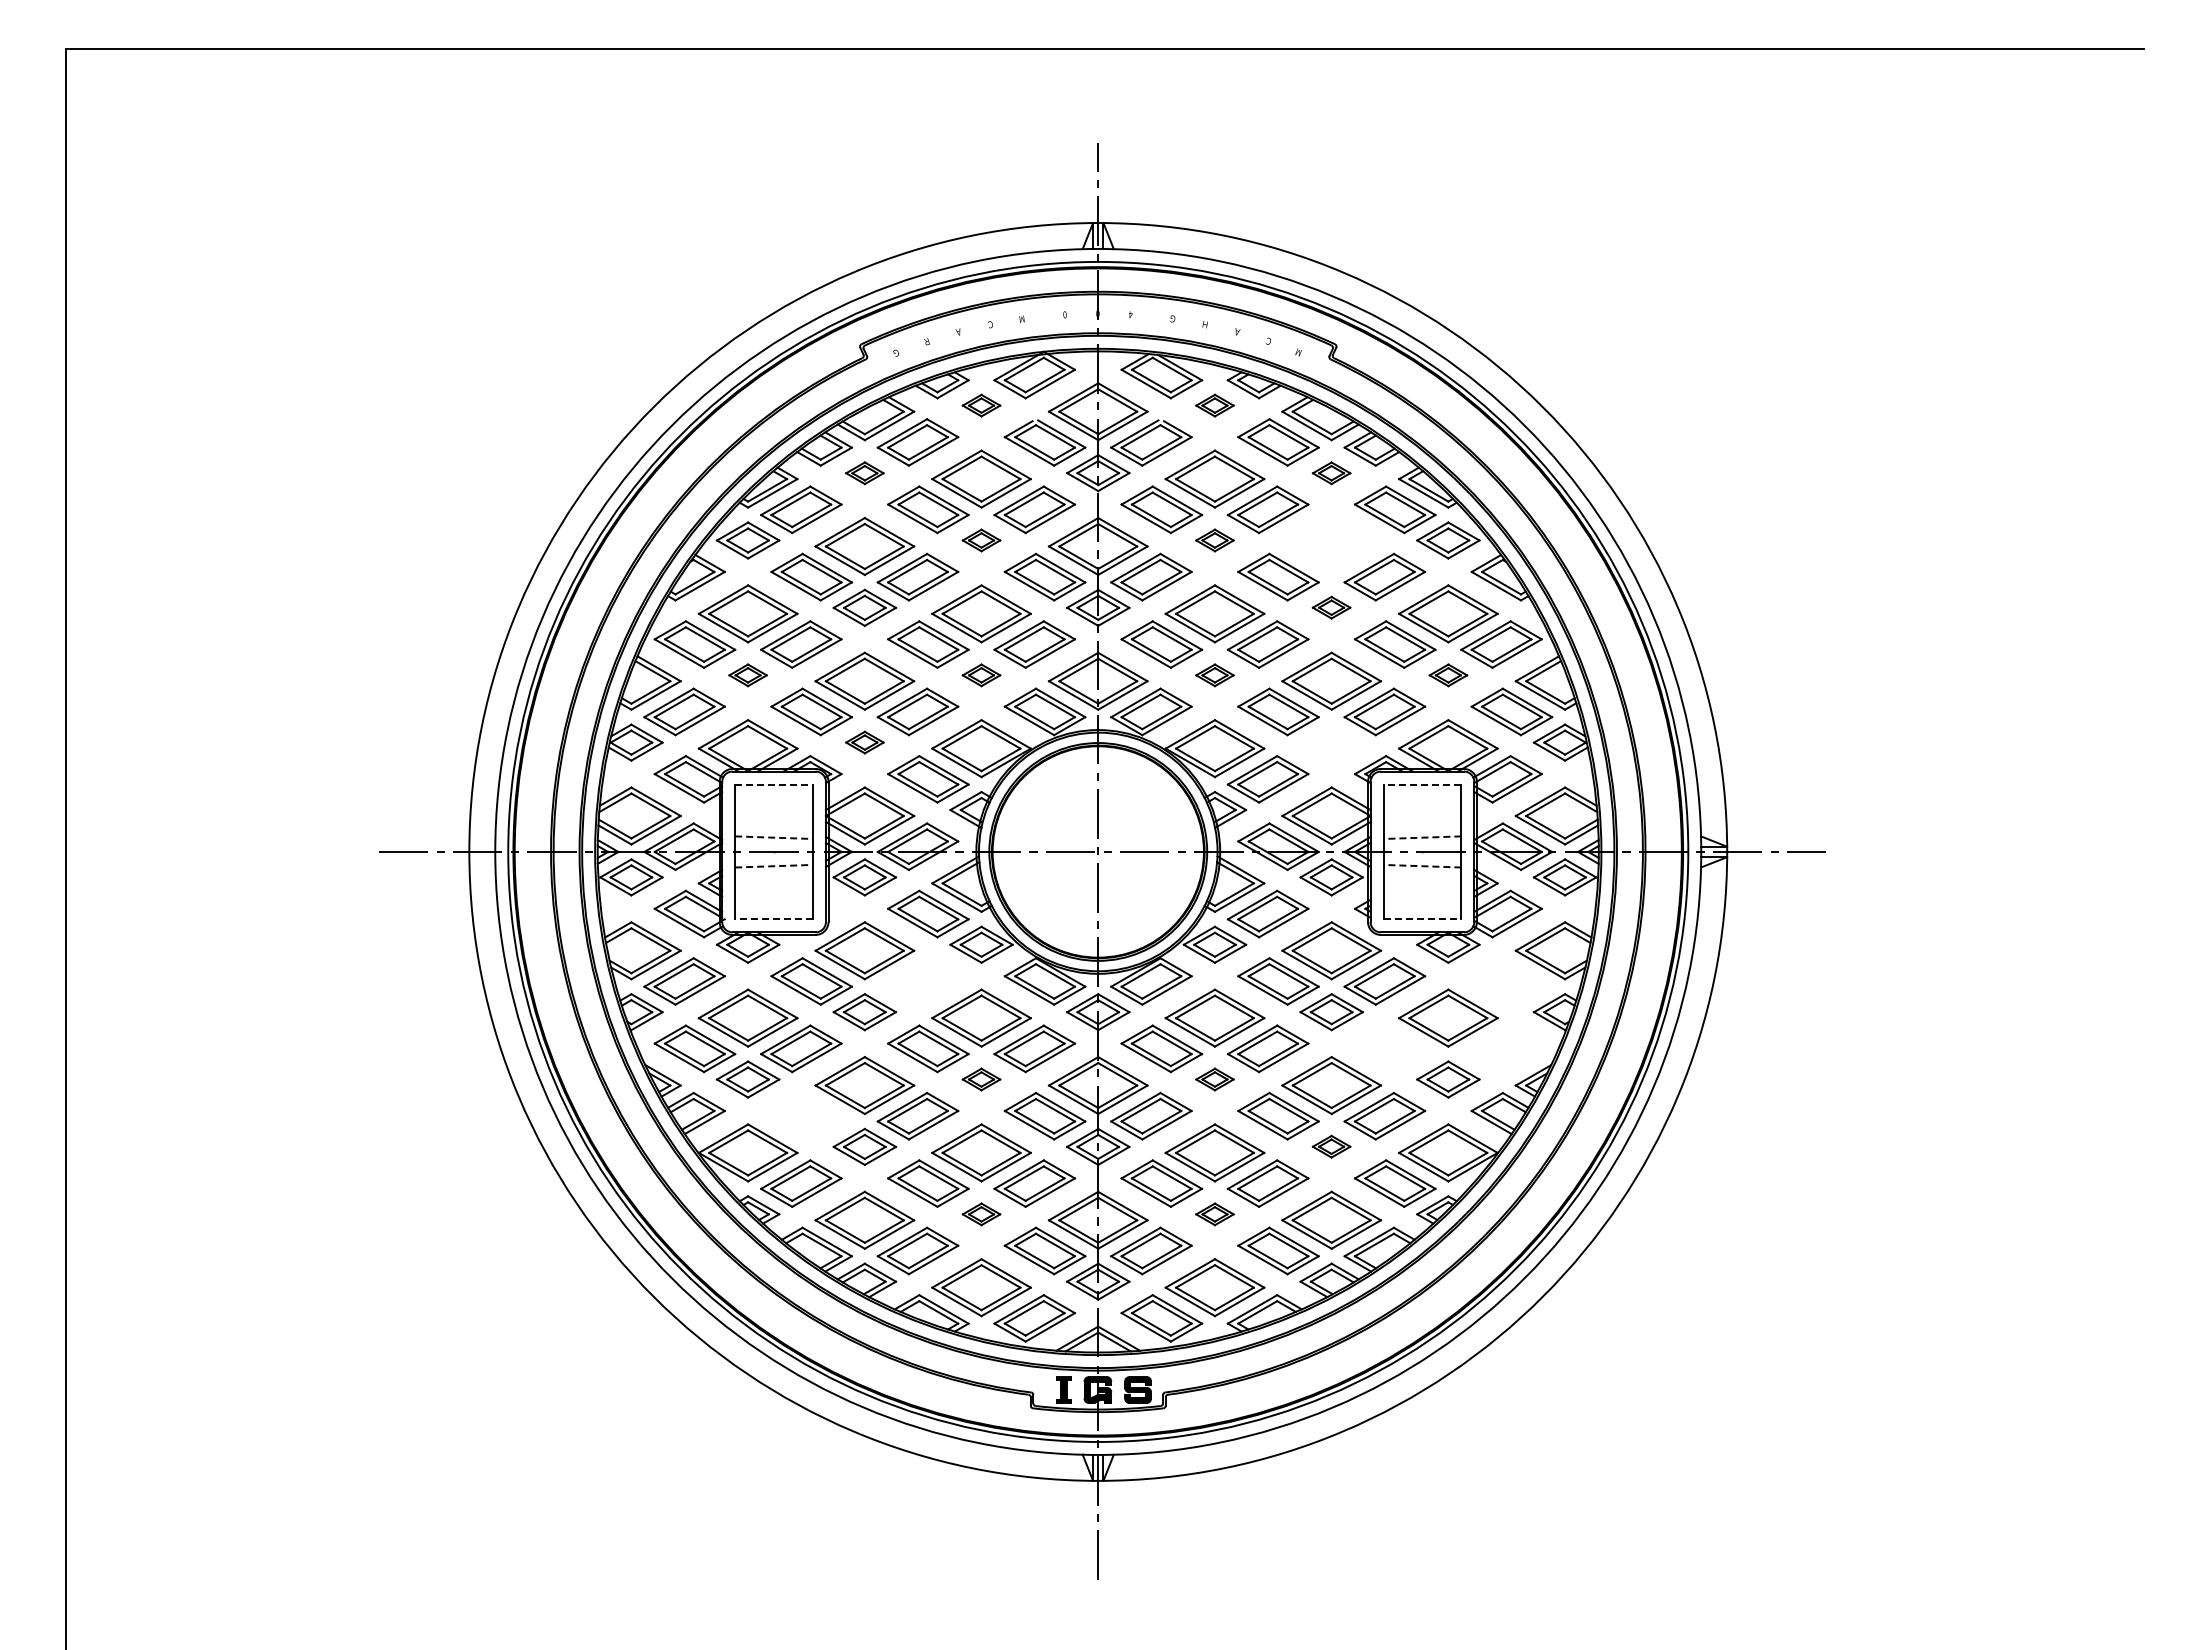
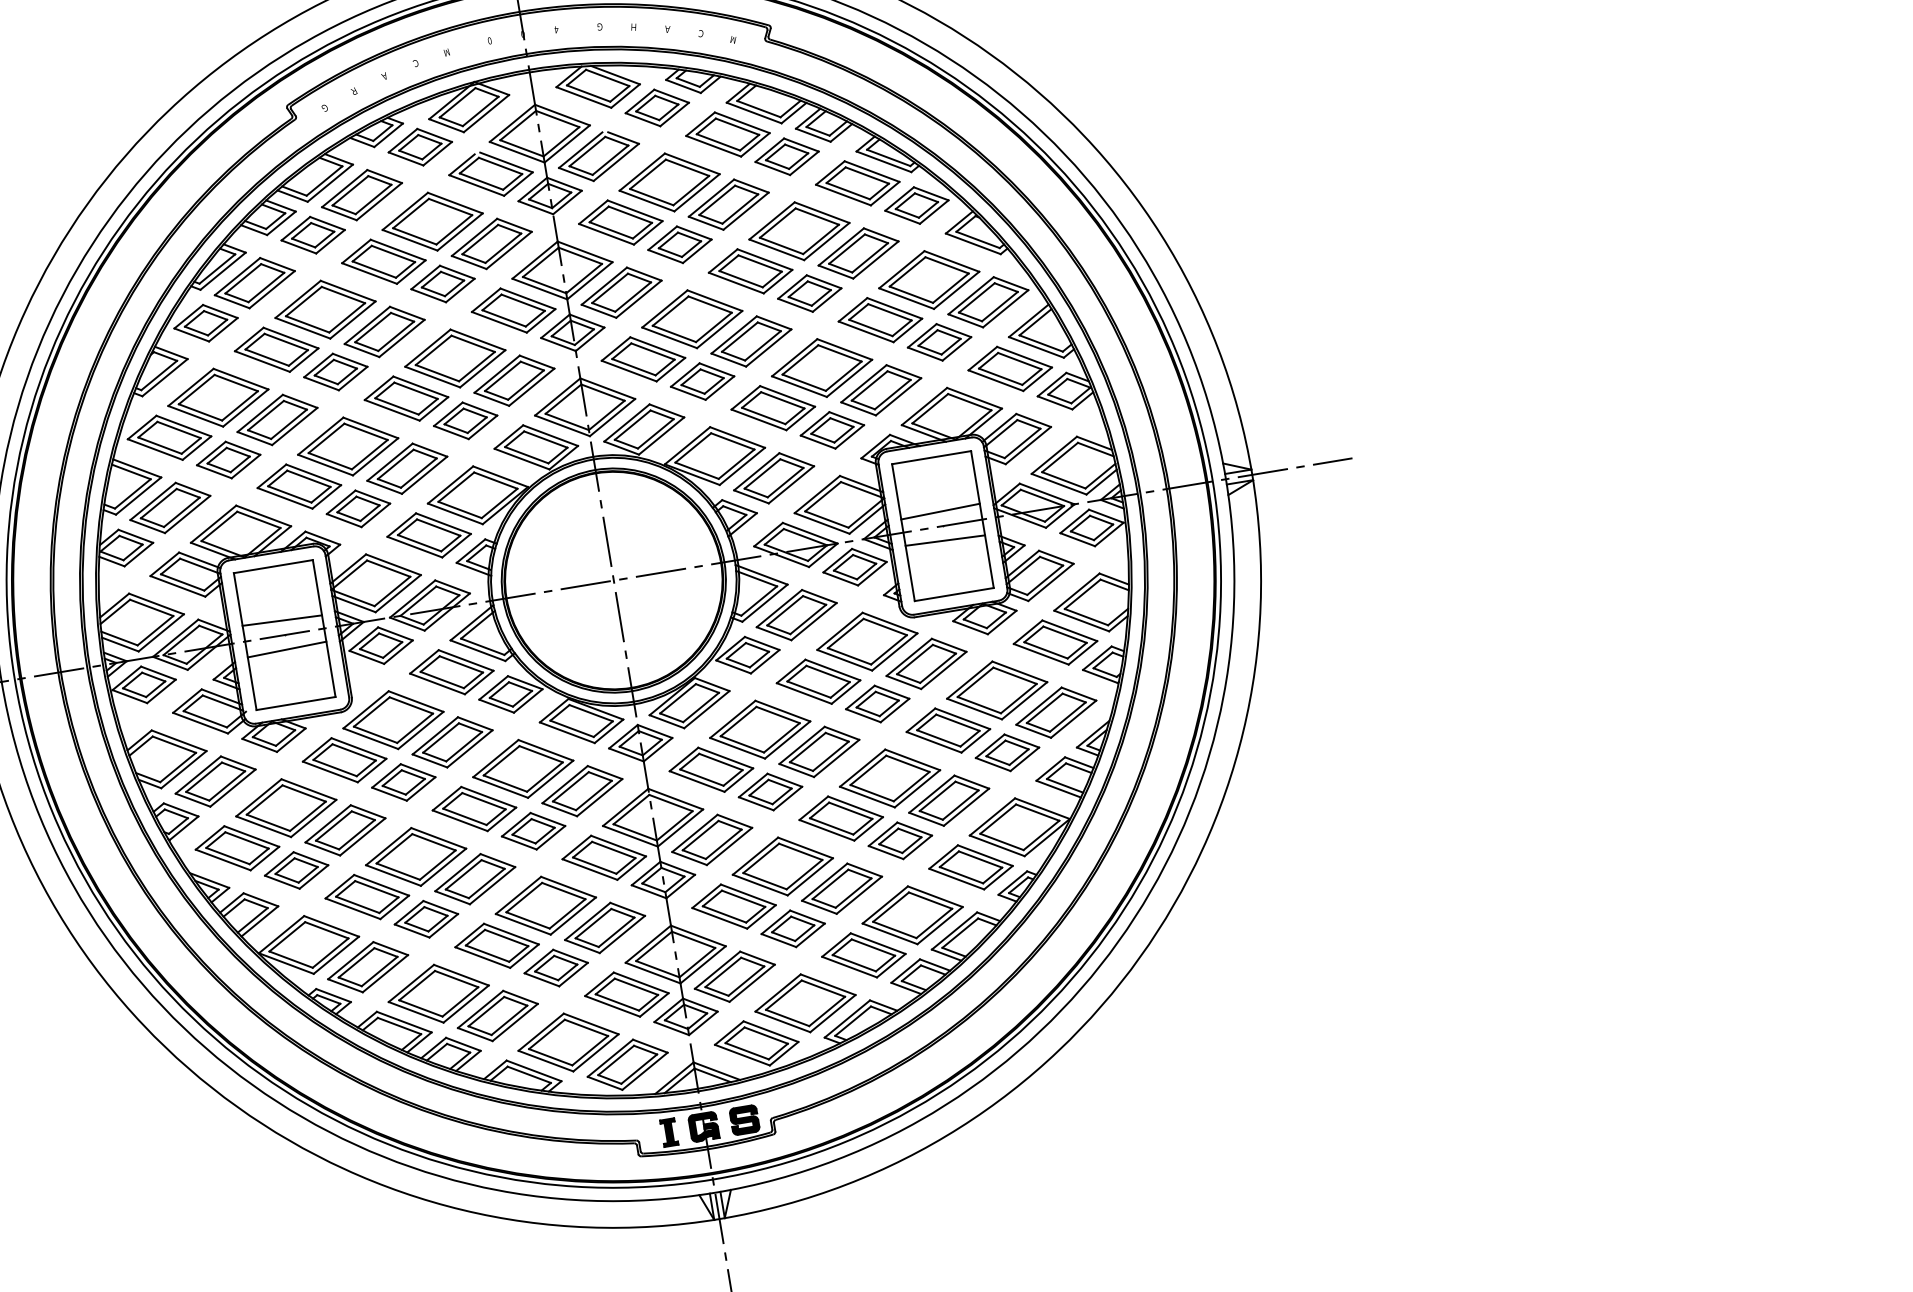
part: (981, 405) -> (420, 146), size x1.67
part: (1214, 405) -> (656, 107), size x1.67
part: (864, 473) -> (312, 235), size x1.67
part: (1331, 473) -> (786, 157), size x1.67
part: (981, 540) -> (442, 284), size x1.67
part: (1214, 540) -> (679, 244), size x1.67
part: (1331, 546) -> (799, 231), added
part: (1331, 607) -> (809, 293), size x1.67
part: (747, 675) -> (228, 460), size x1.67
part: (981, 675) -> (465, 421), size x1.67
part: (1214, 675) -> (702, 381), size x1.67
part: (1448, 675) -> (939, 342), size x1.67
part: (864, 742) -> (358, 508), size x1.67
part: (1331, 742) -> (832, 430), added
line: (774, 784) -> (273, 566), dashed -> solid
line: (1422, 784) -> (931, 457), dashed -> solid
line: (774, 837) -> (282, 620), dashed -> solid
line: (1422, 837) -> (940, 511), dashed -> solid
line: (774, 866) -> (287, 649), dashed -> solid
line: (1422, 866) -> (945, 540), dashed -> solid
line: (774, 919) -> (296, 703), dashed -> solid
line: (1422, 919) -> (954, 594), dashed -> solid
part: (917, 981) -> (452, 742), added
part: (1511, 981) -> (1055, 642), added
part: (1394, 1048) -> (947, 730), added
part: (1501, 1048) -> (1056, 712), added
part: (981, 1079) -> (533, 831), size x1.67
part: (1214, 1079) -> (770, 792), size x1.67
part: (811, 1115) -> (366, 896), added
part: (1331, 1146) -> (900, 840), size x1.67
part: (981, 1214) -> (556, 968), size x1.67
part: (1214, 1214) -> (792, 929), size x1.67

